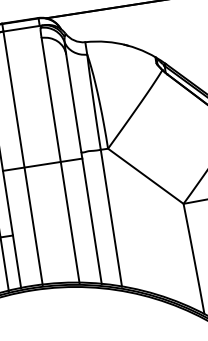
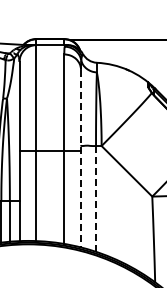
line: (84, 170) -> (81, 159), solid -> dashed
line: (112, 218) -> (96, 199), solid -> dashed

